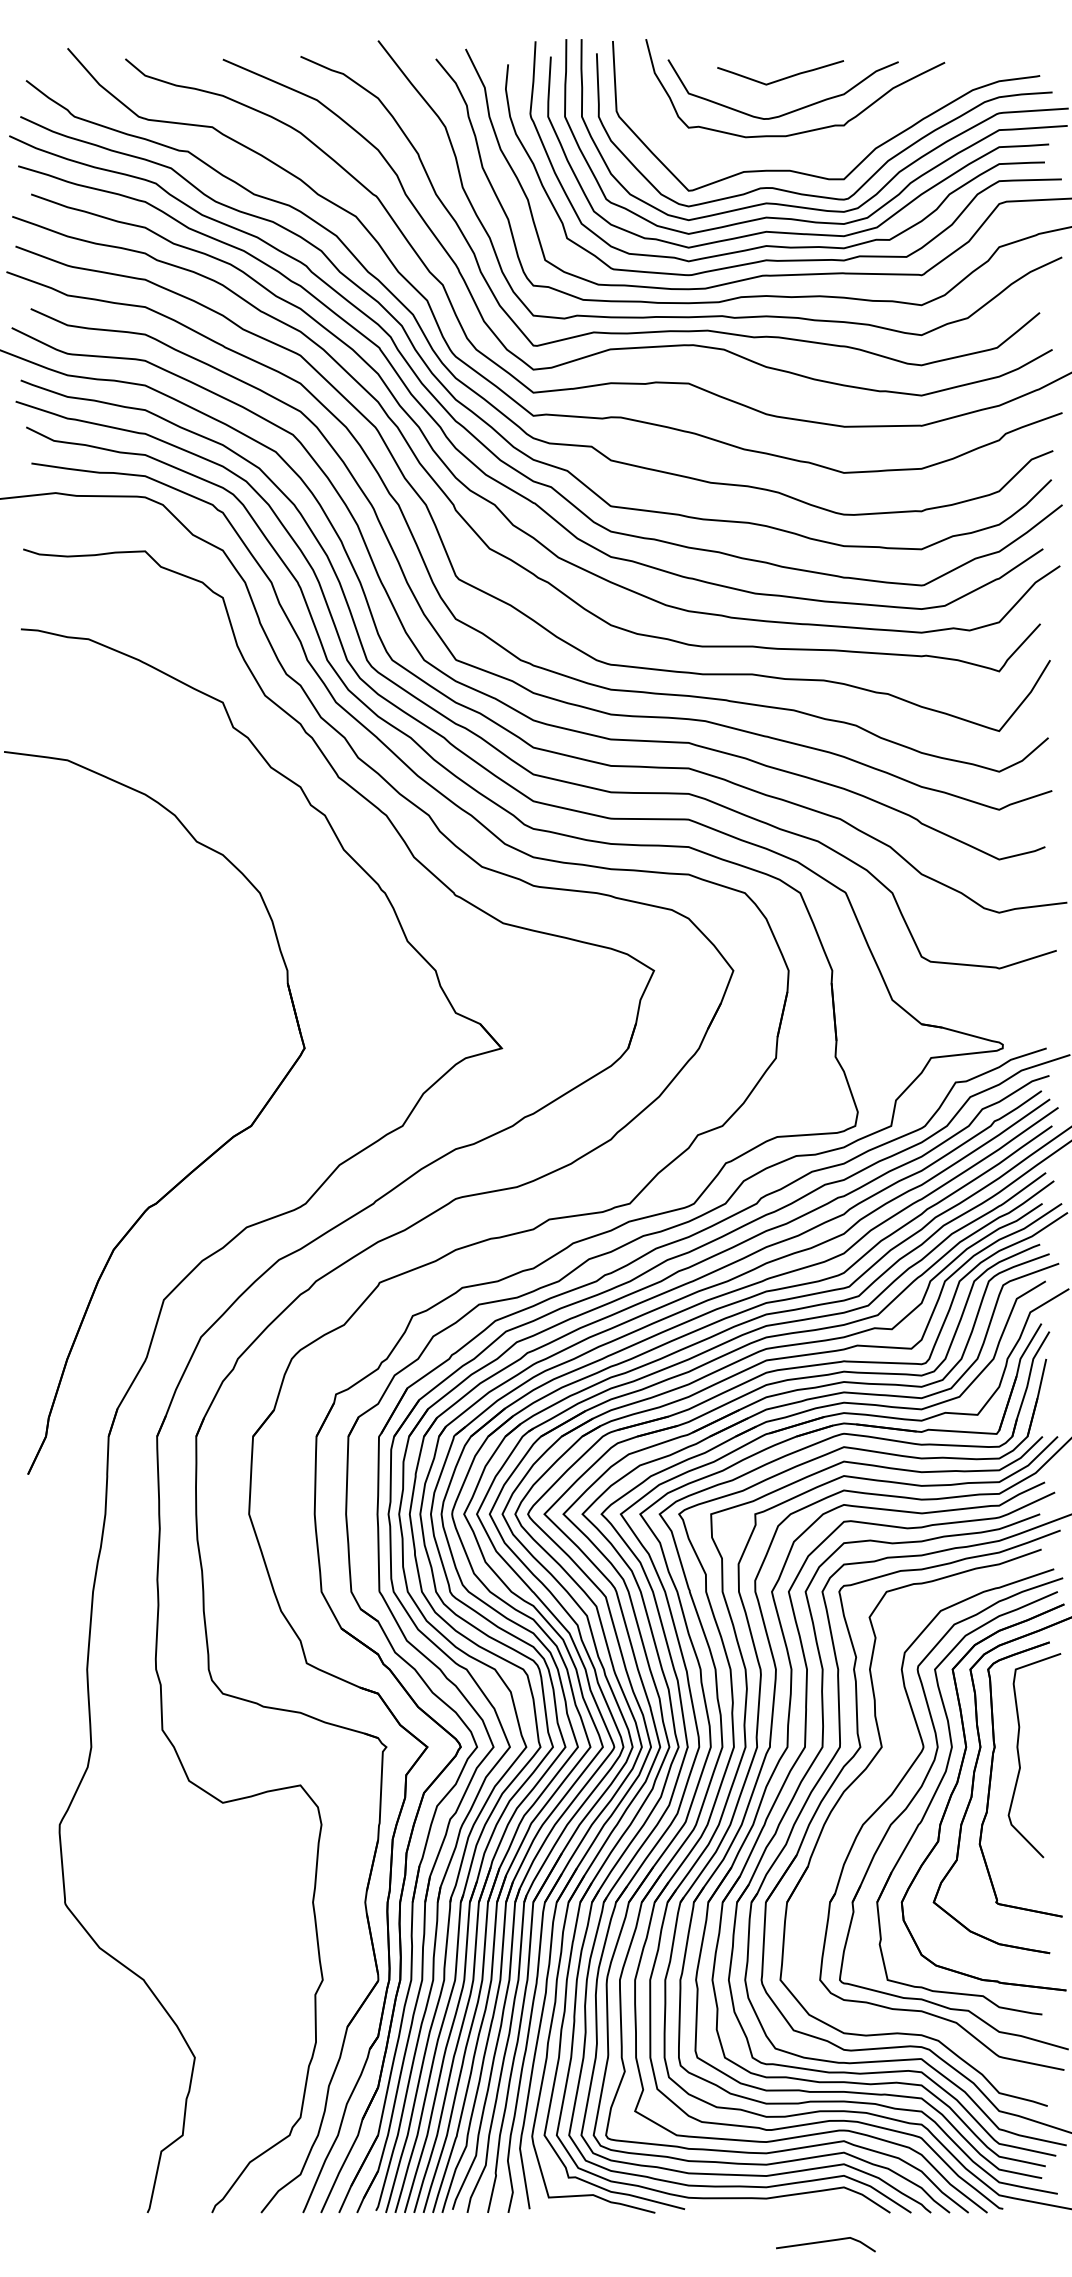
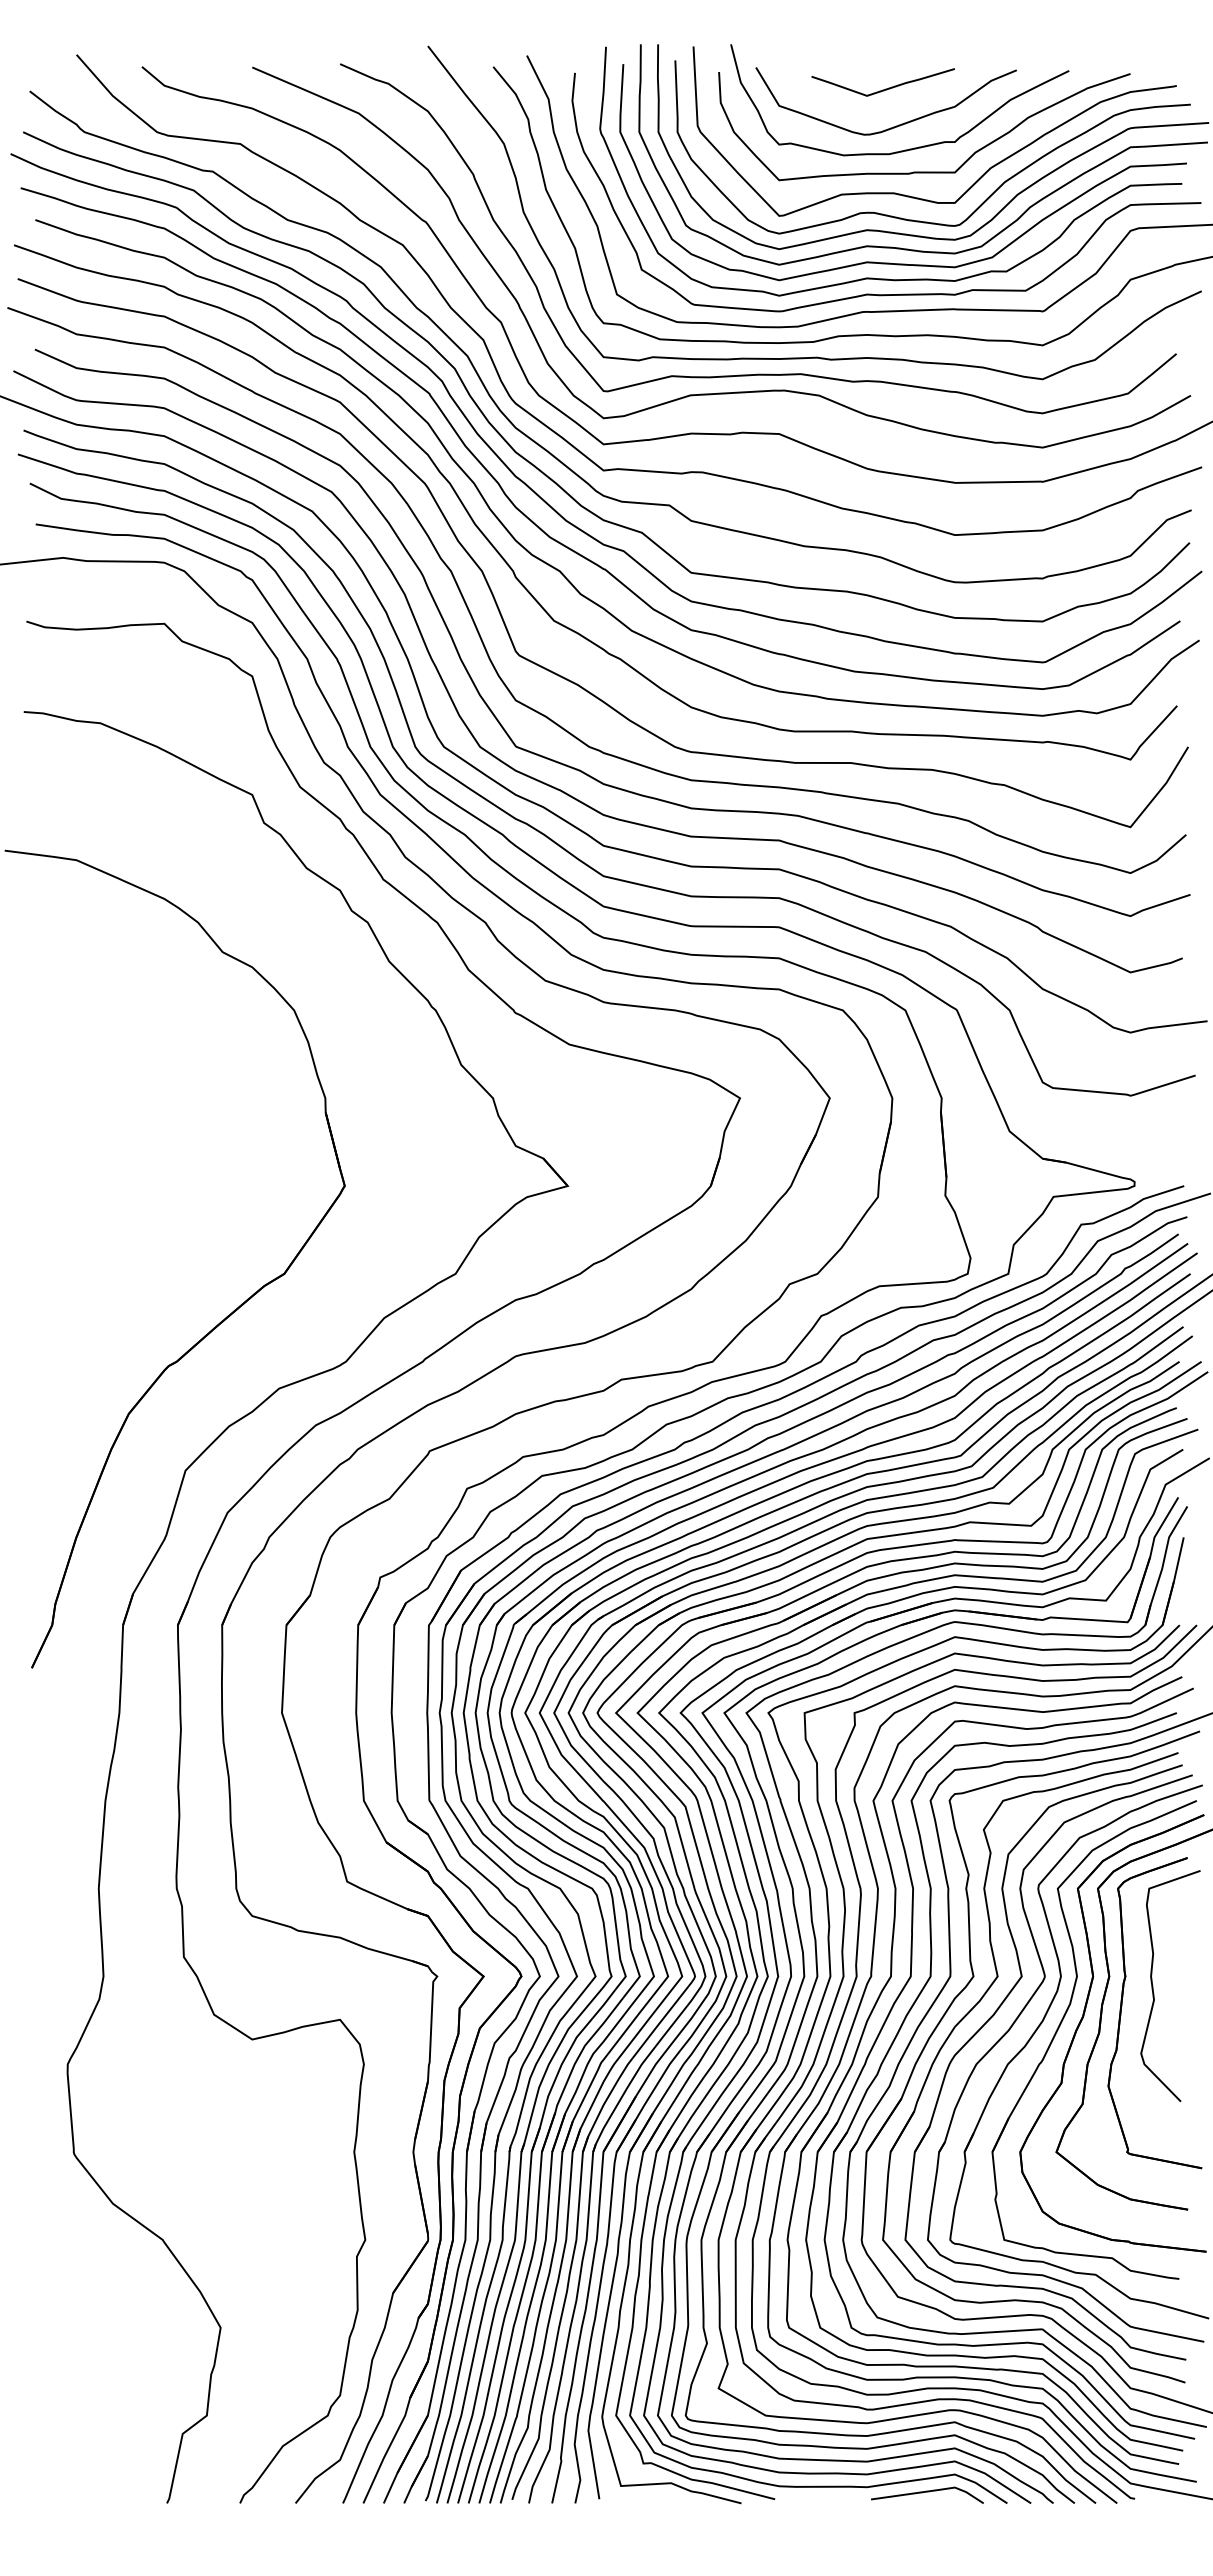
curve: (817, 151) -> (924, 171), added
part: (879, 1780) -> (995, 2014), added
line: (825, 2242) -> (927, 2492), moved

